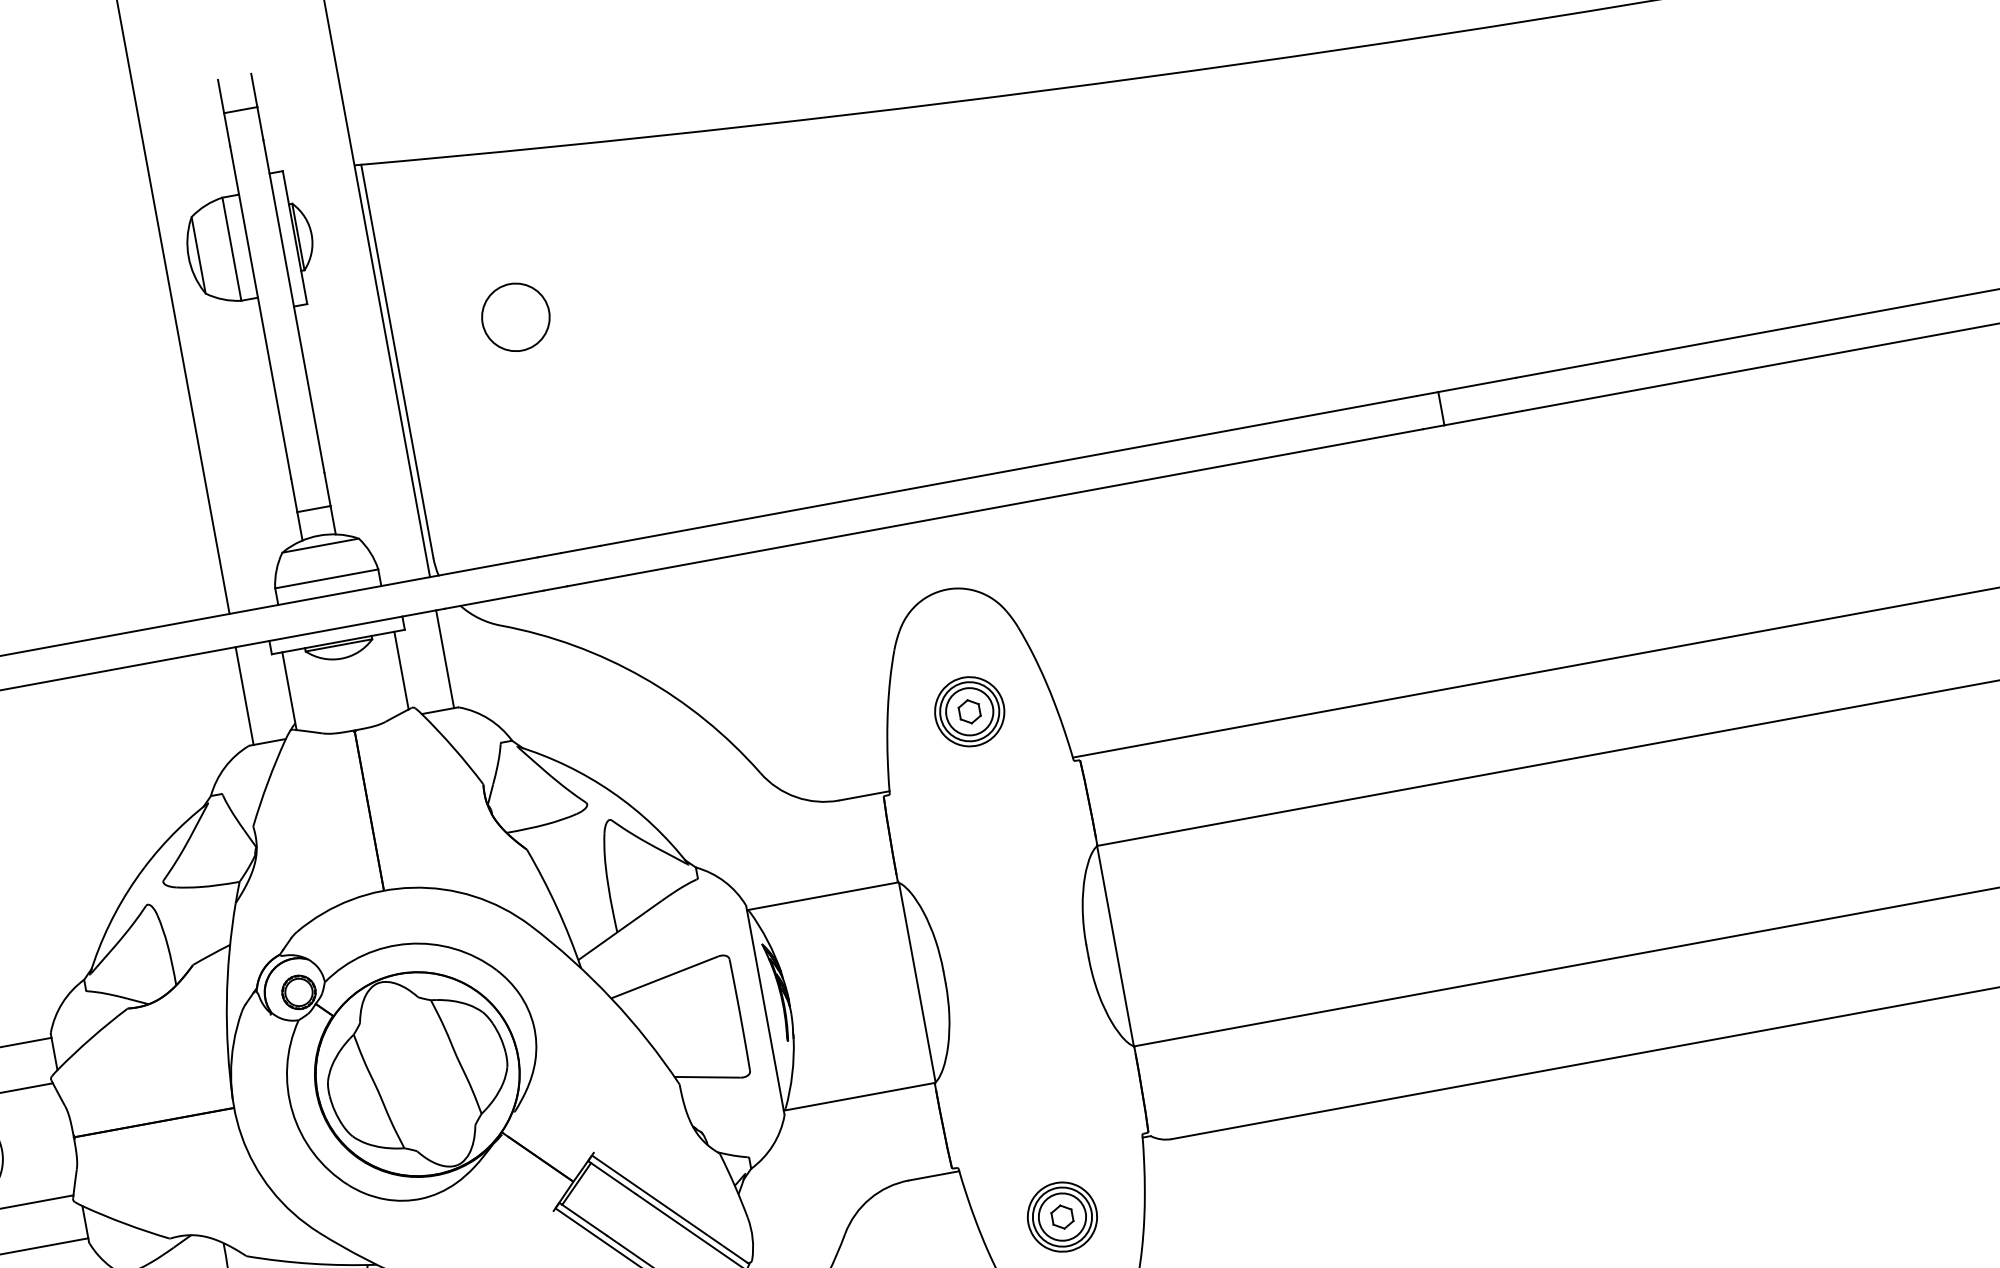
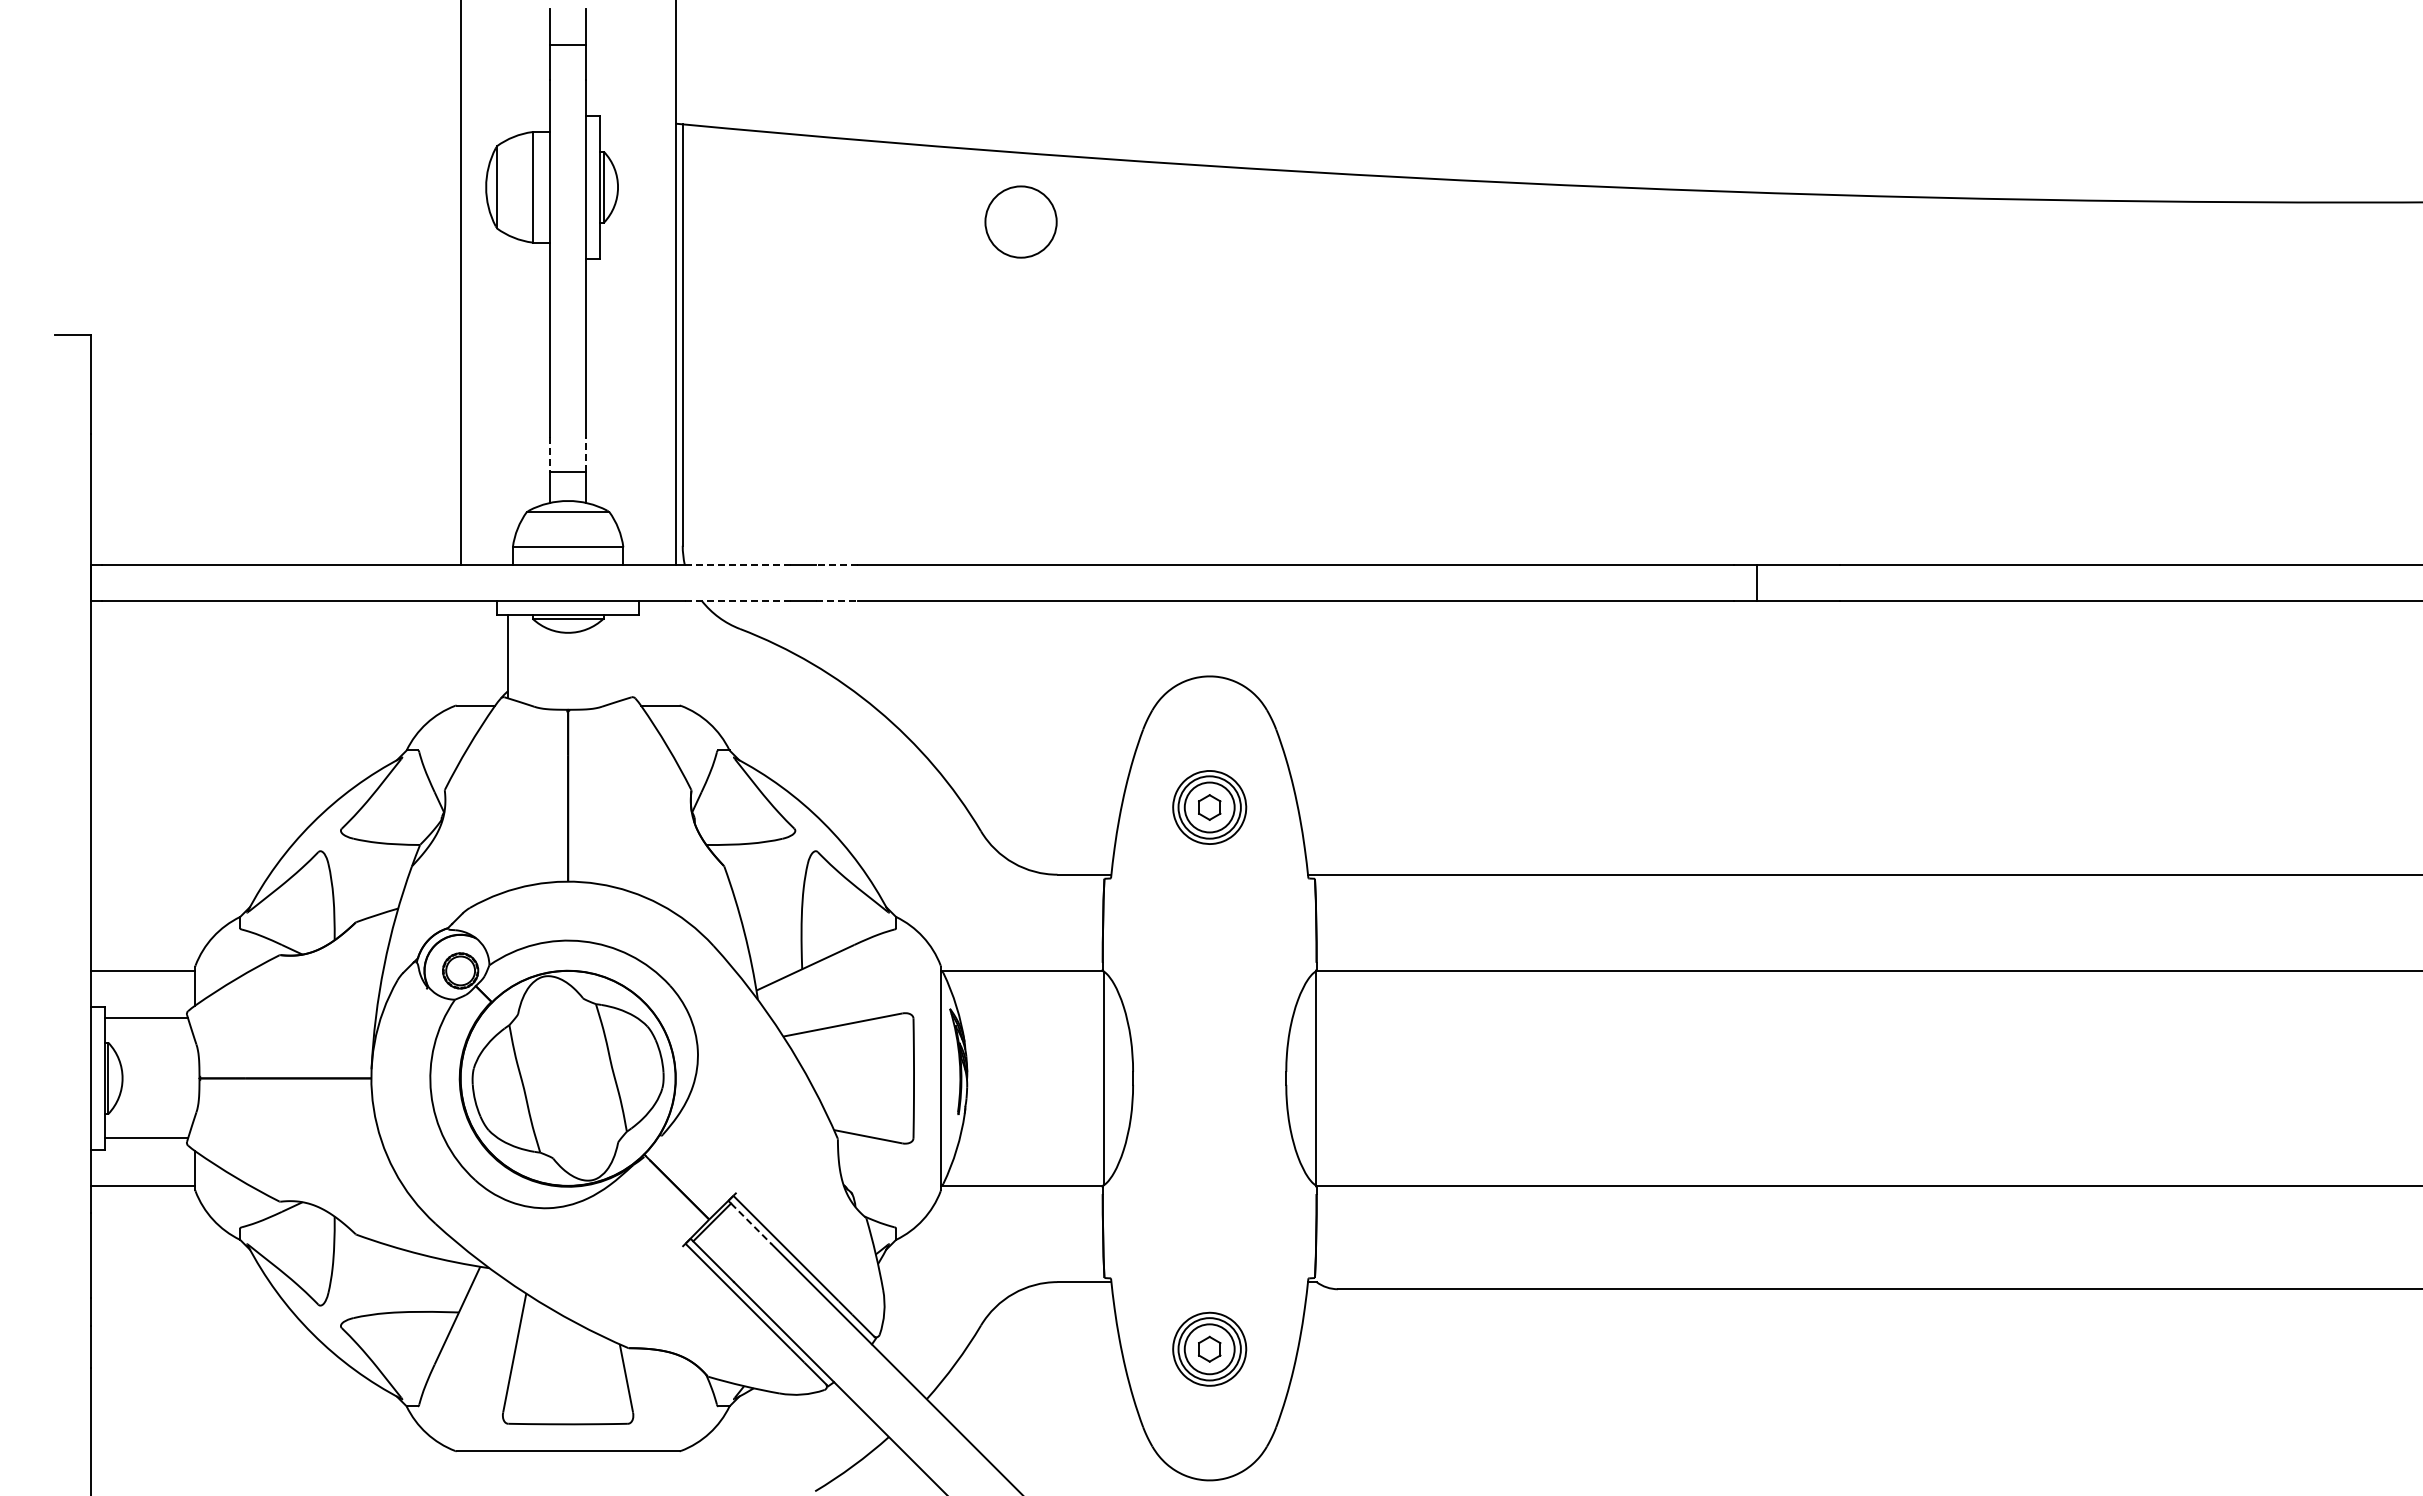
circle: (515, 316) -> (1020, 221), moved
line: (327, 489) -> (585, 454), solid -> dashed
line: (294, 495) -> (550, 454), solid -> dashed
line: (580, 549) -> (836, 565), solid -> dashed
line: (488, 566) -> (738, 565), solid -> dashed
line: (586, 582) -> (836, 600), solid -> dashed
line: (493, 599) -> (737, 600), solid -> dashed
line: (444, 658) -> (675, 652), removed
line: (401, 670) -> (628, 656), removed
line: (244, 695) -> (460, 652), removed
line: (613, 1178) -> (751, 1223), solid -> dashed

